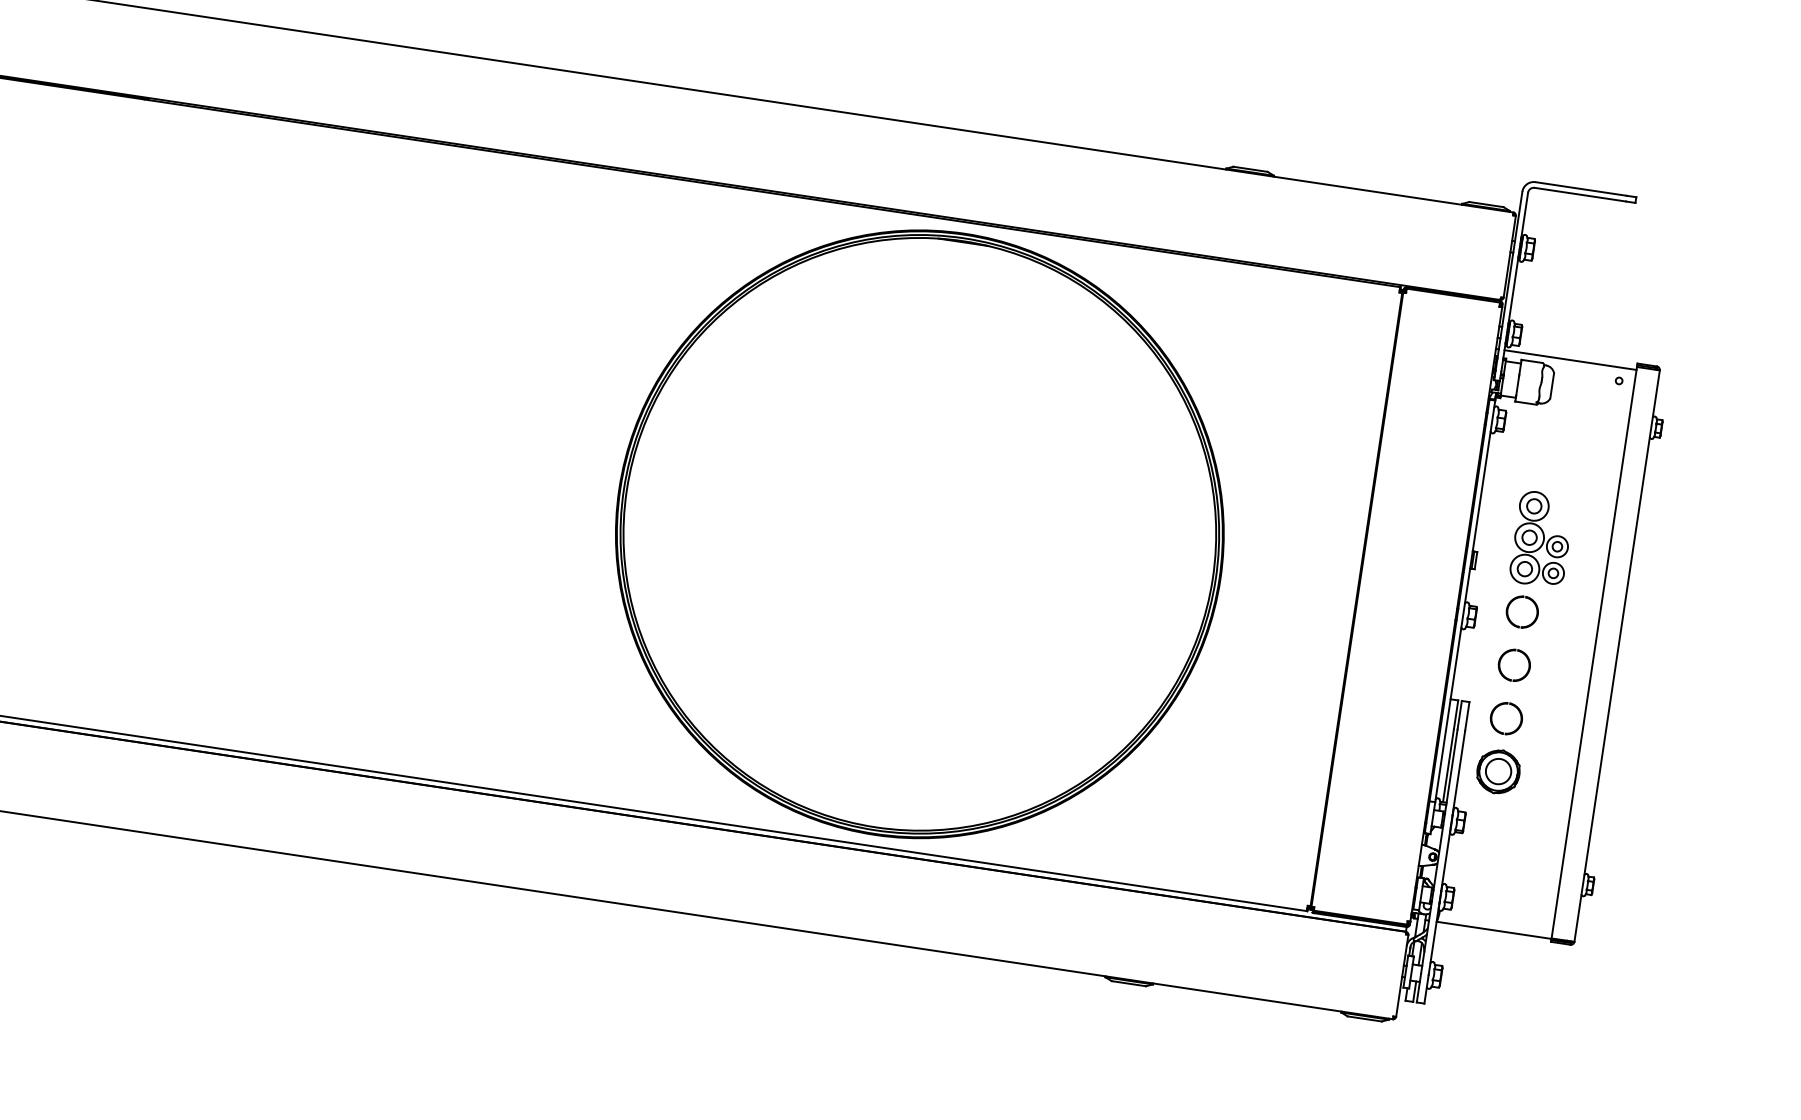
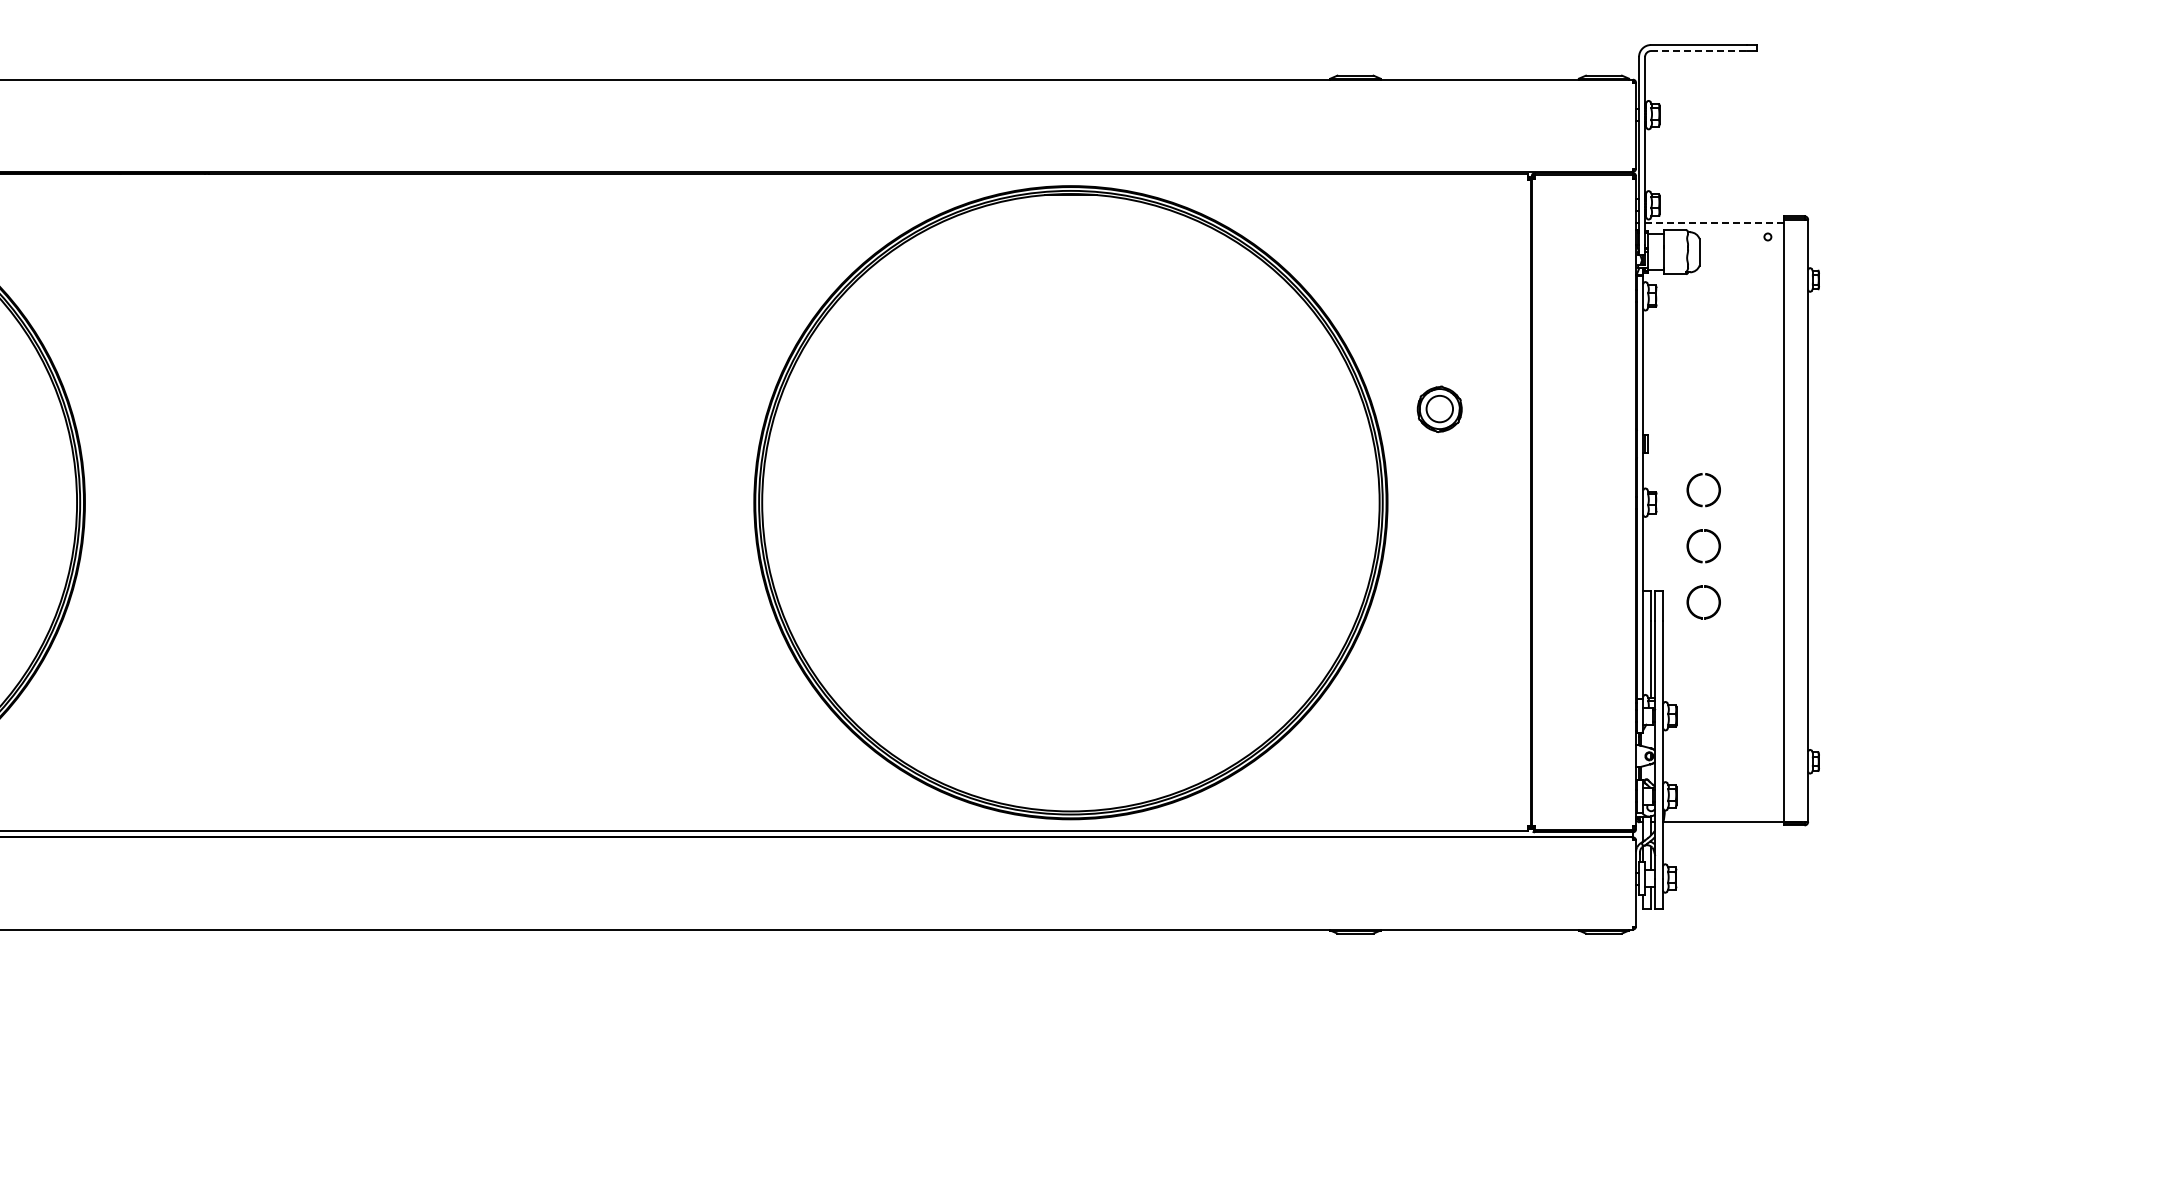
line: (1580, 195) -> (1699, 51), solid -> dashed
line: (1570, 359) -> (1714, 222), solid -> dashed
part: (1541, 539) -> (1712, 412), removed
part: (1498, 771) -> (1439, 408), moved

